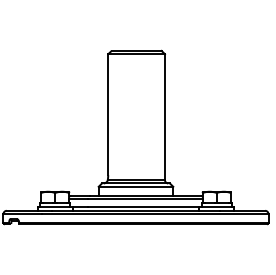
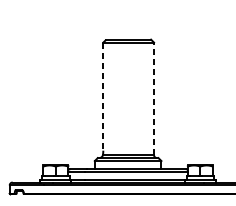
line: (108, 115) -> (103, 97), solid -> dashed
line: (164, 117) -> (153, 99), solid -> dashed

